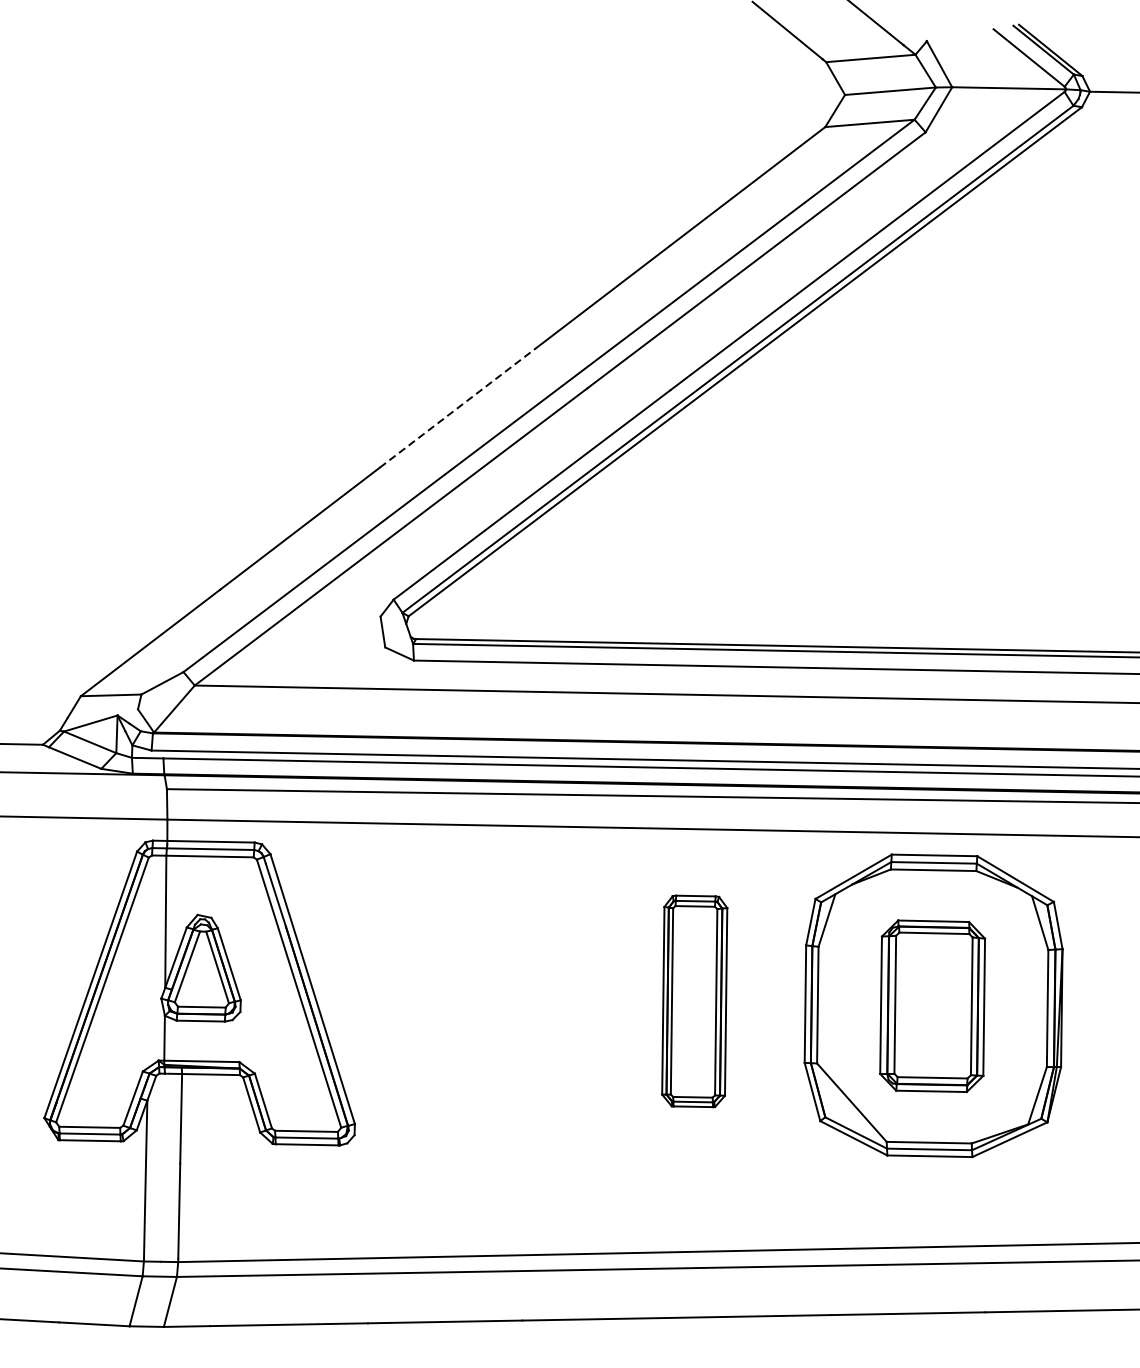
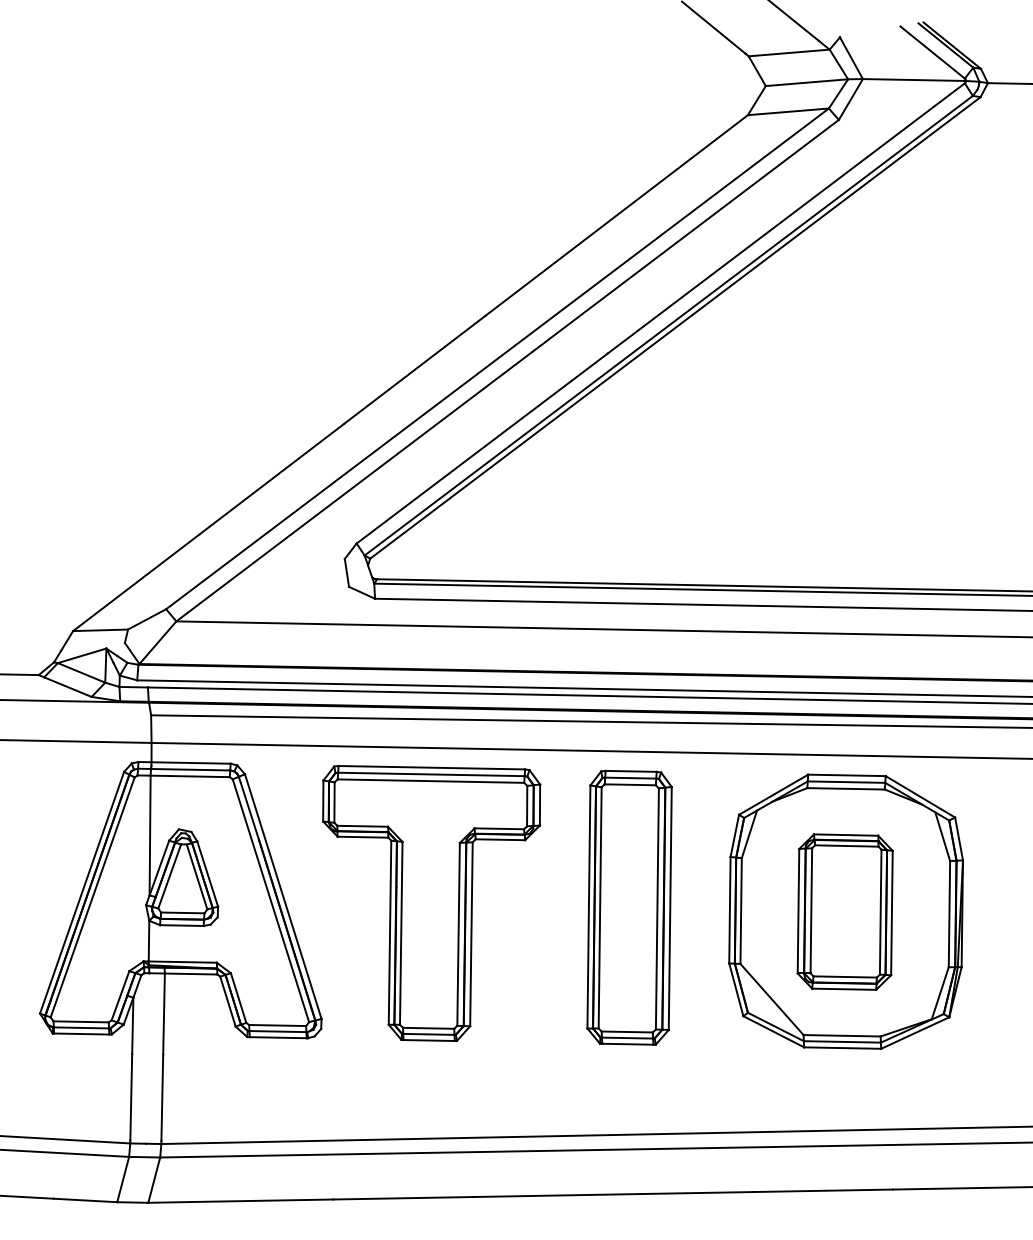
line: (457, 407) -> (414, 369), dashed -> solid
part: (476, 996) -> (431, 903), added
part: (694, 1001) -> (629, 907), size x1.43

